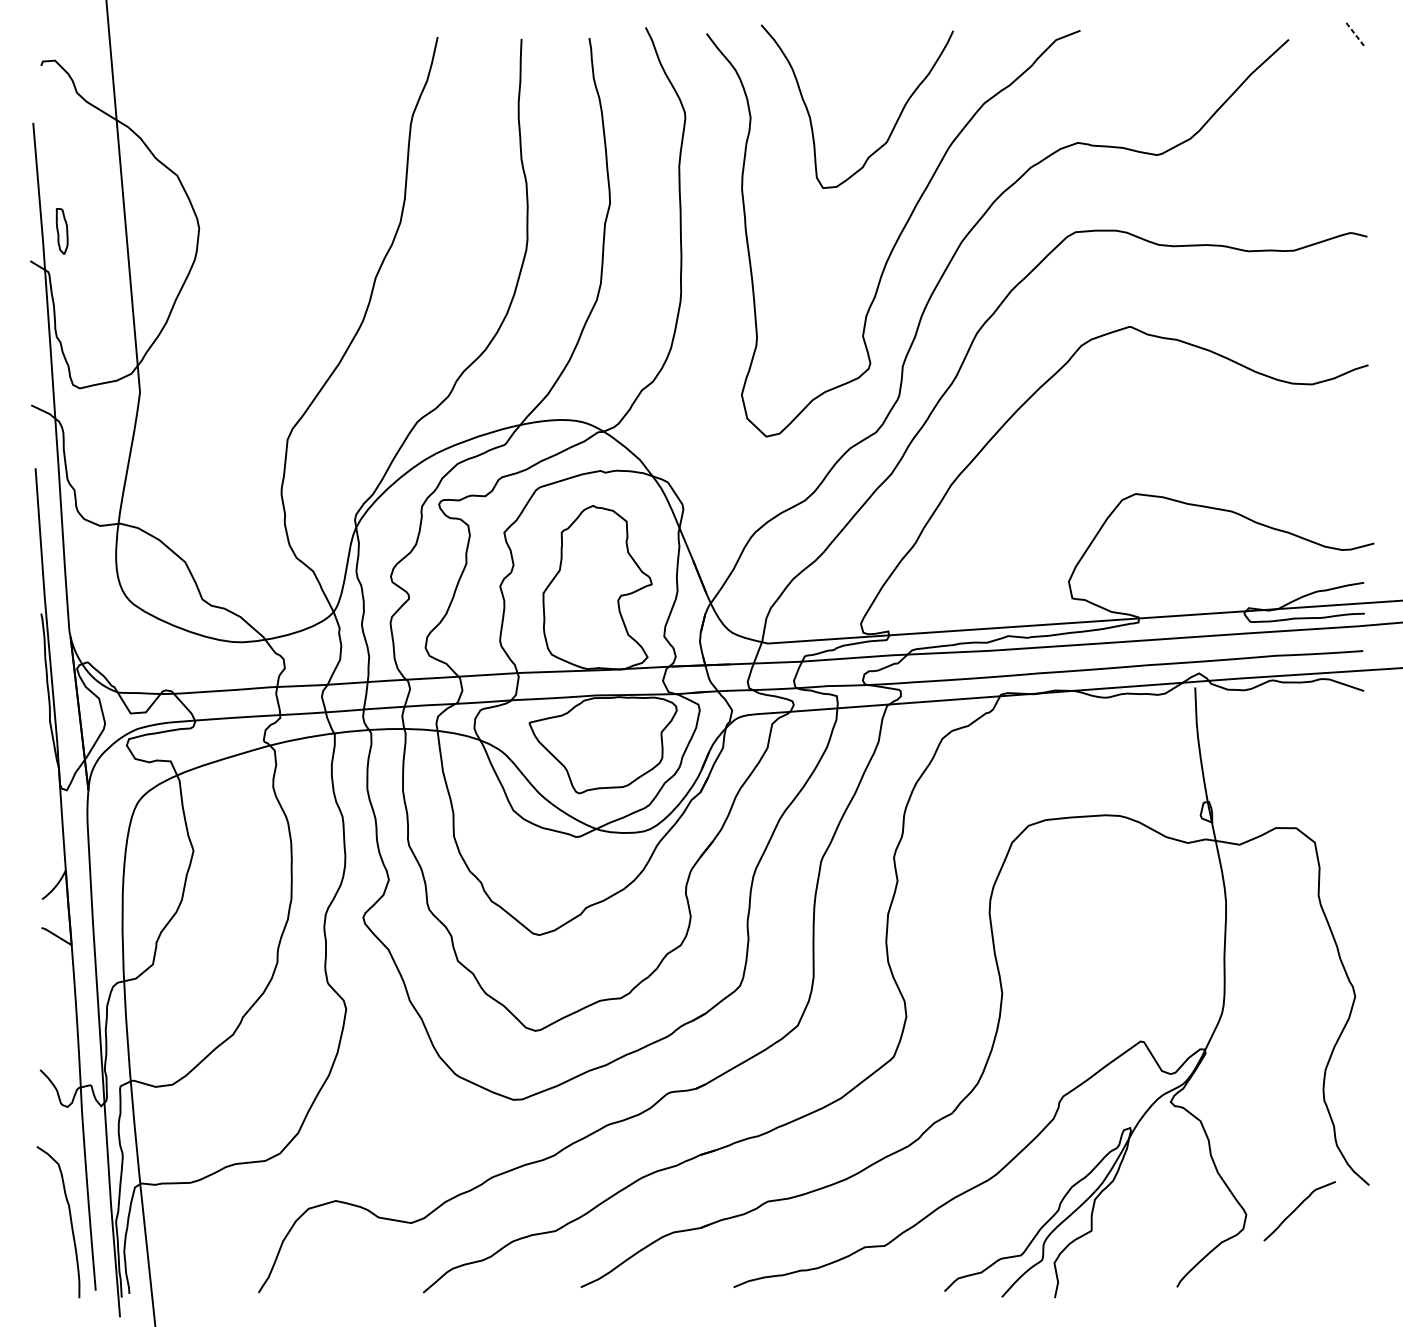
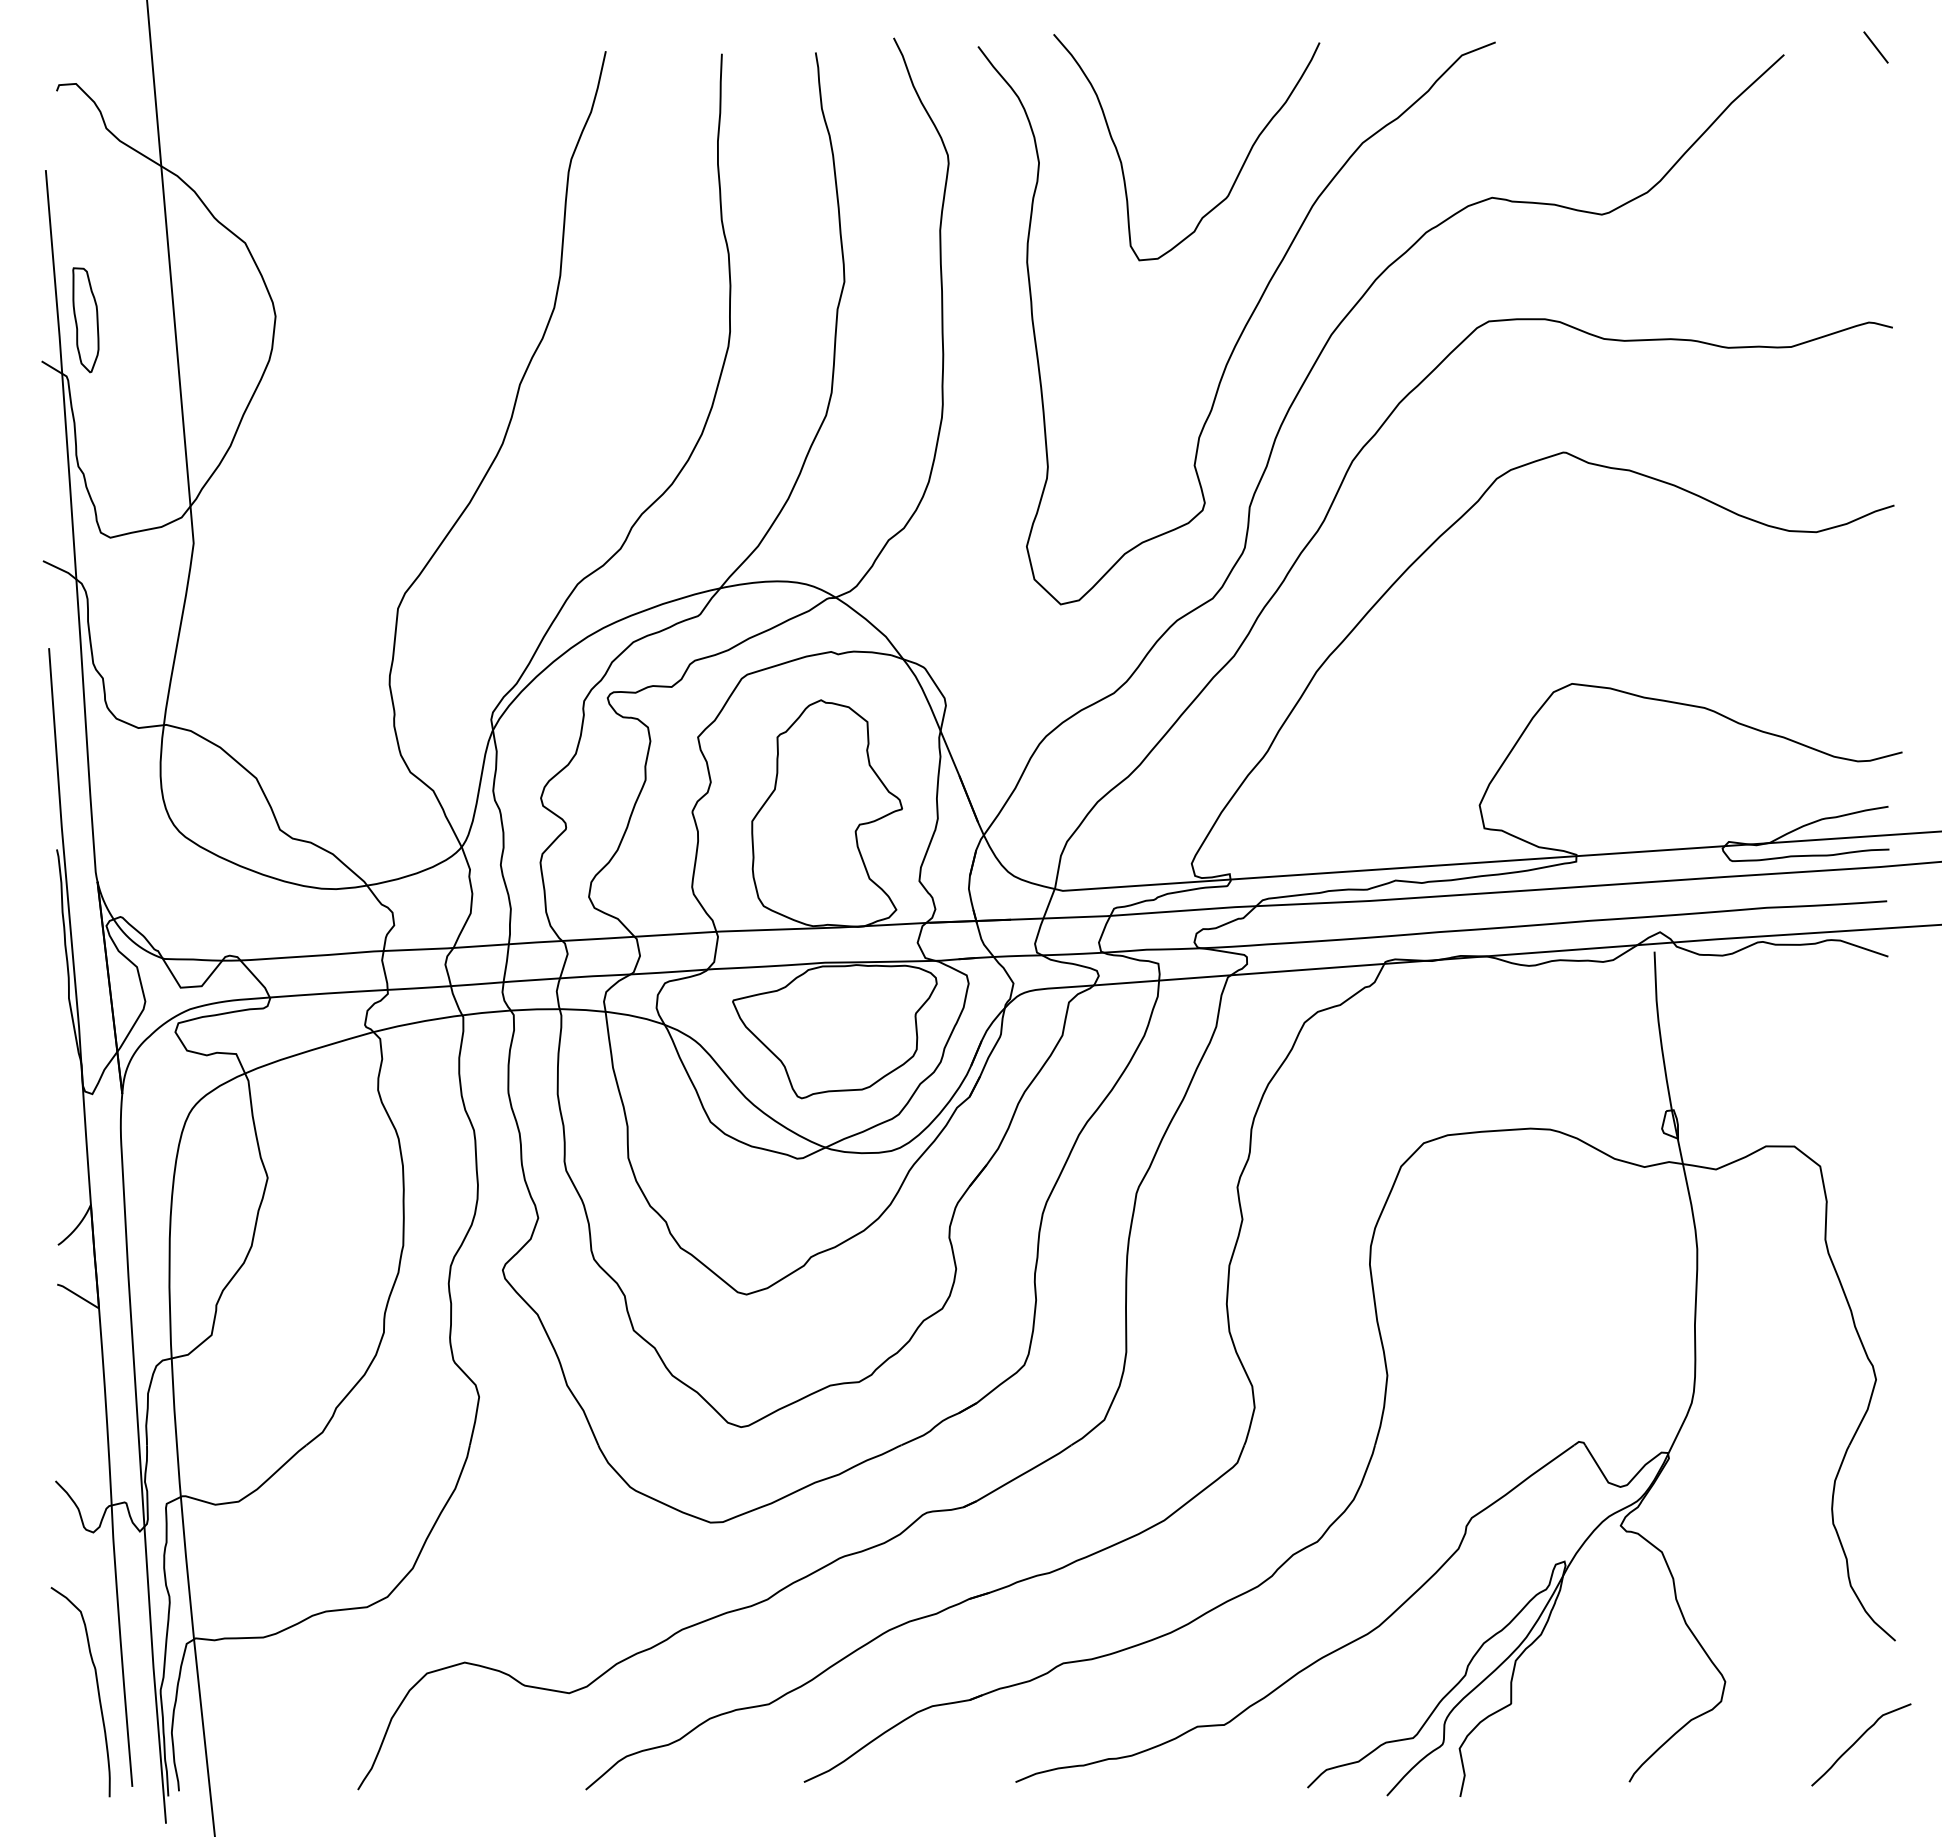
line: (1354, 34) -> (1875, 47), dashed -> solid
part: (61, 231) -> (85, 320), size x1.67
curve: (1297, 1208) -> (1858, 1740), moved

